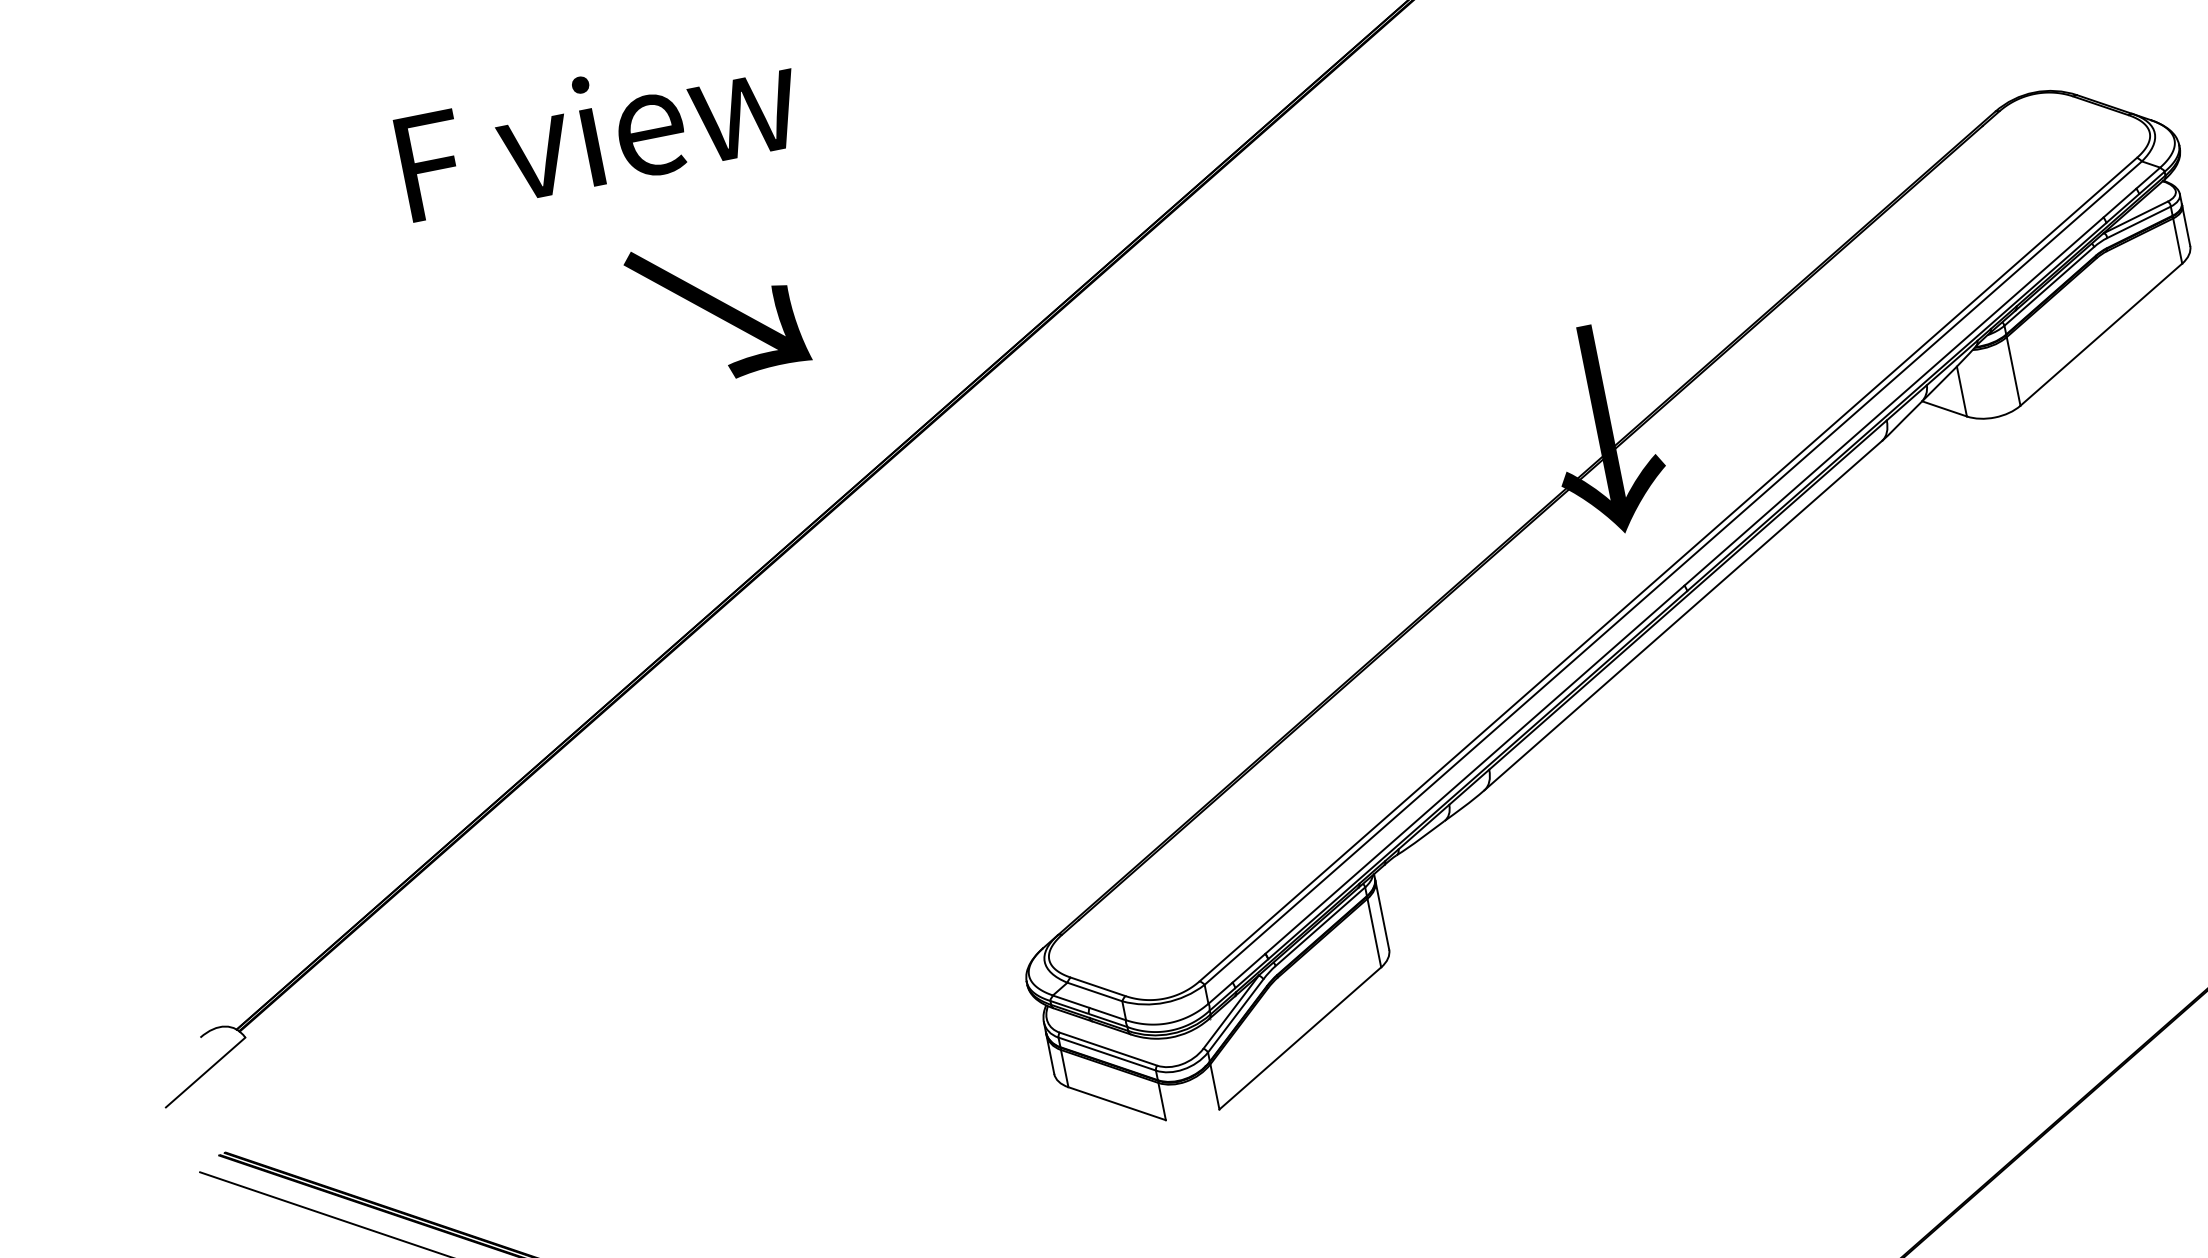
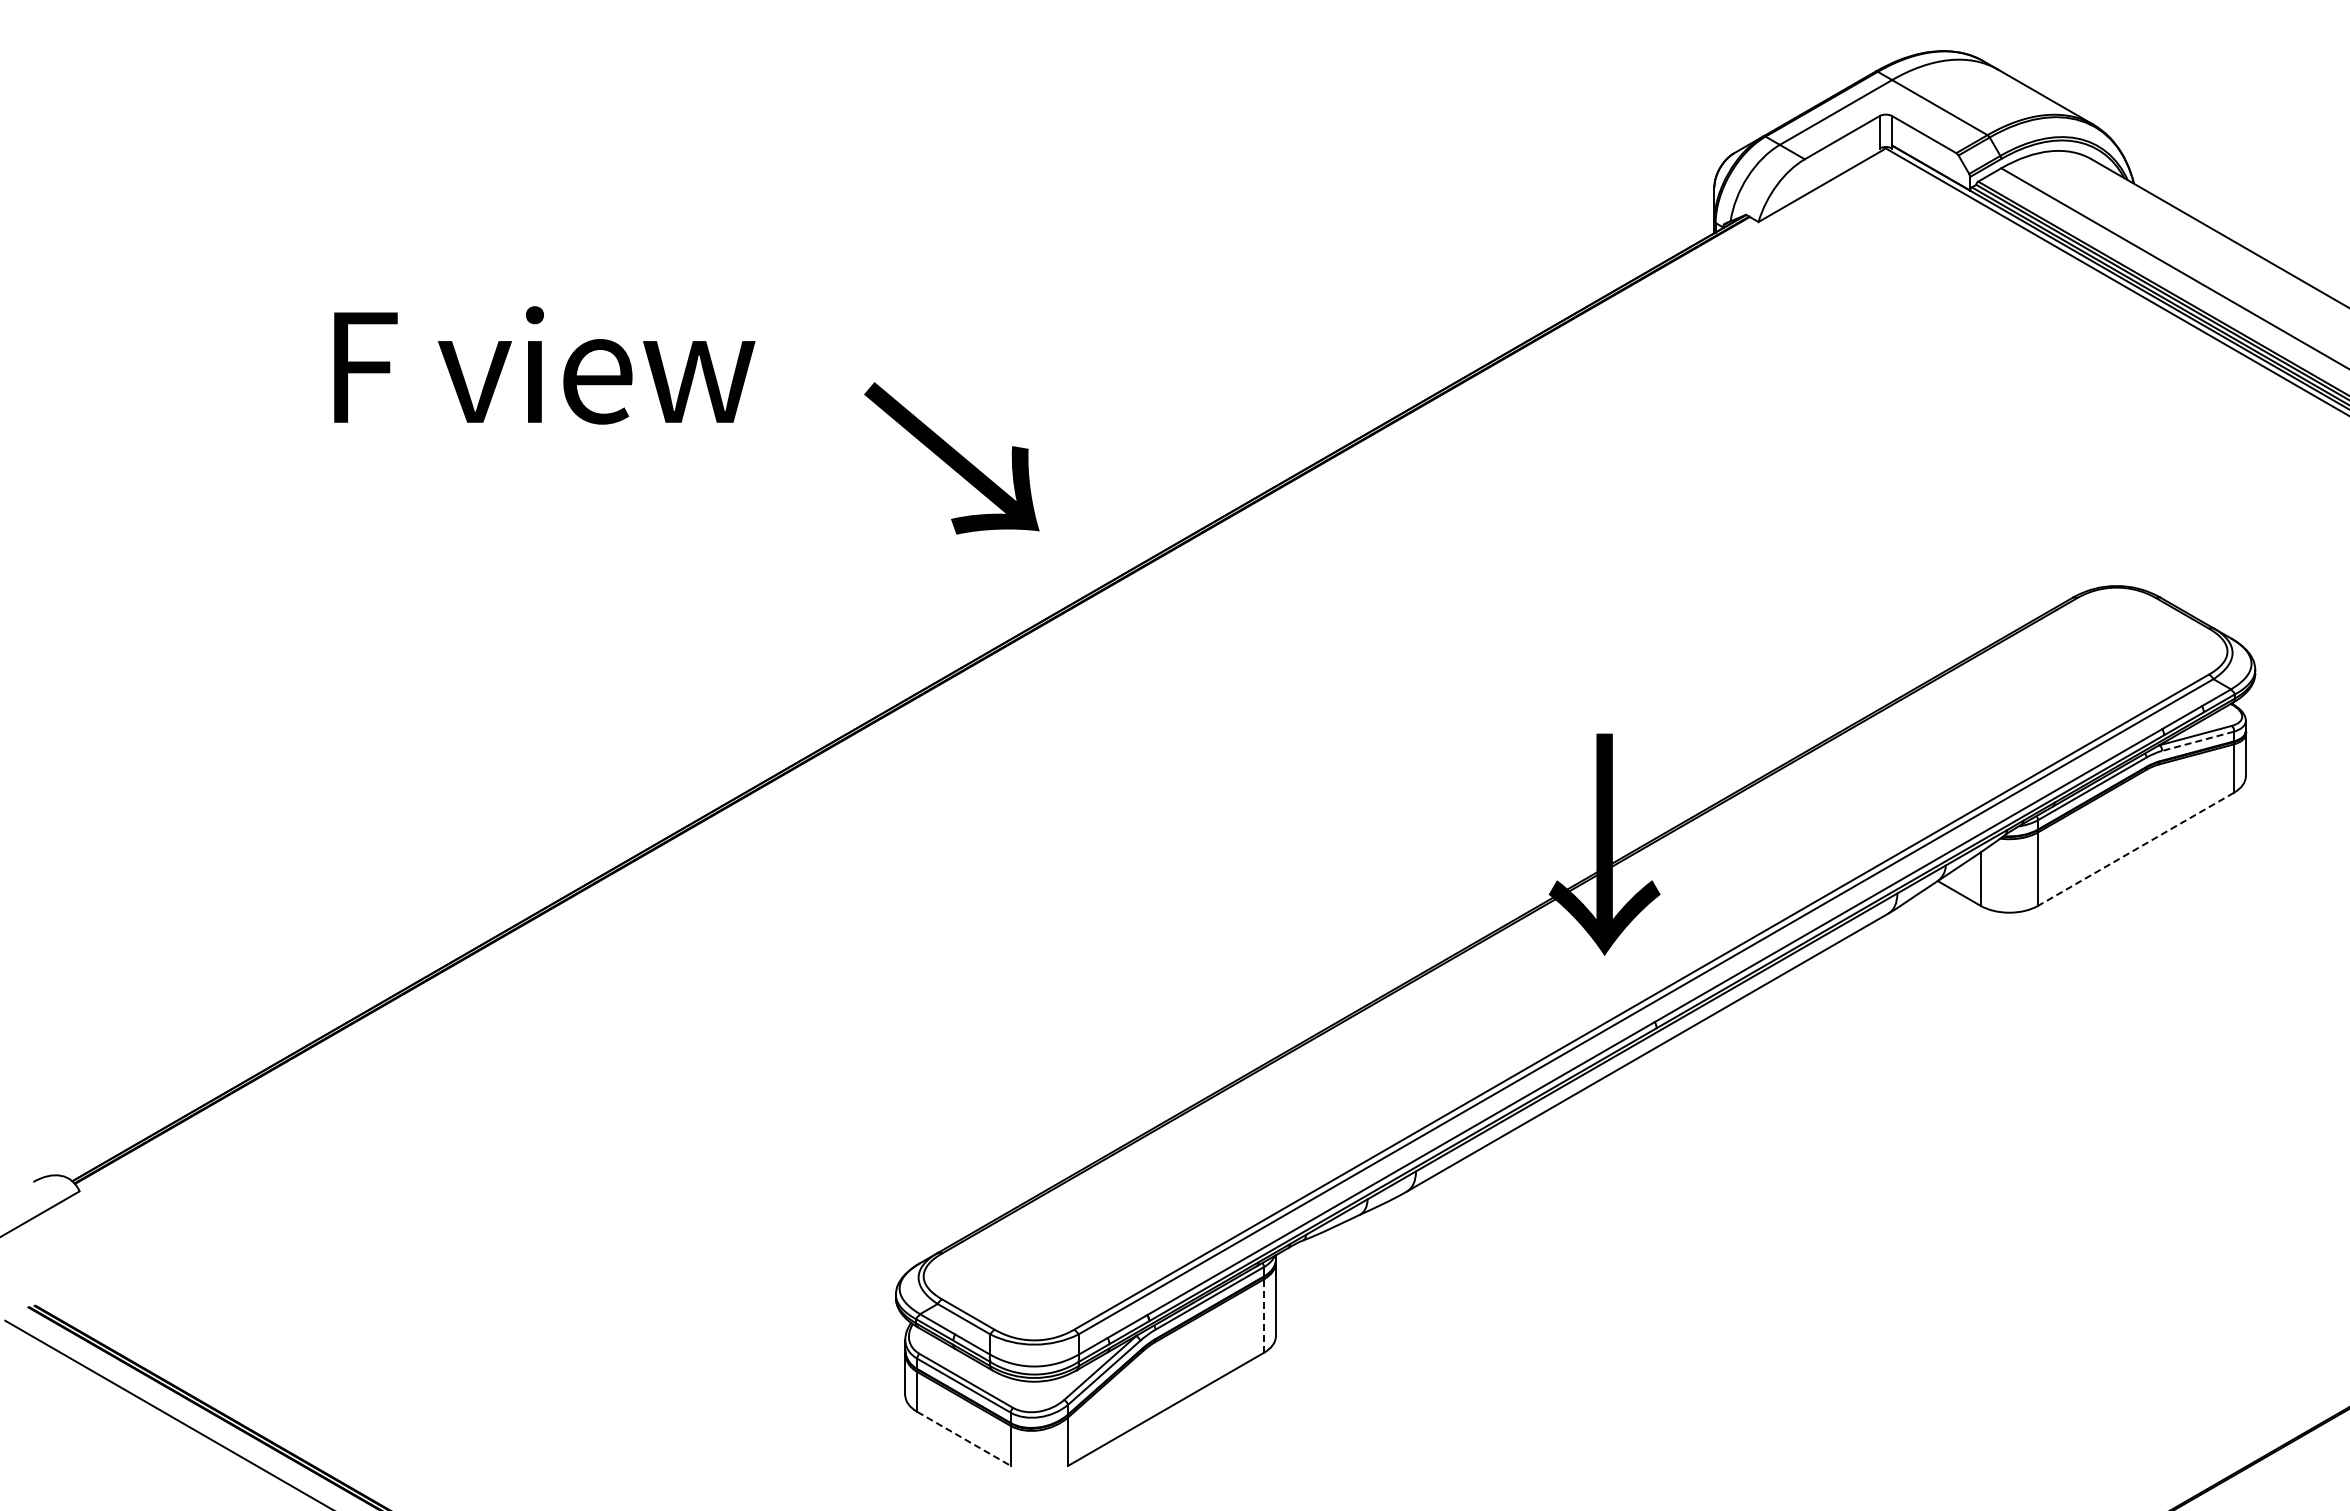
text: (598, 130) -> (544, 365), moved
line: (2138, 222) -> (2197, 741), solid -> dashed
text: (717, 308) -> (951, 458), moved
line: (2100, 334) -> (2135, 849), solid -> dashed
line: (1374, 933) -> (1264, 1316), solid -> dashed
line: (1117, 1104) -> (964, 1439), solid -> dashed

